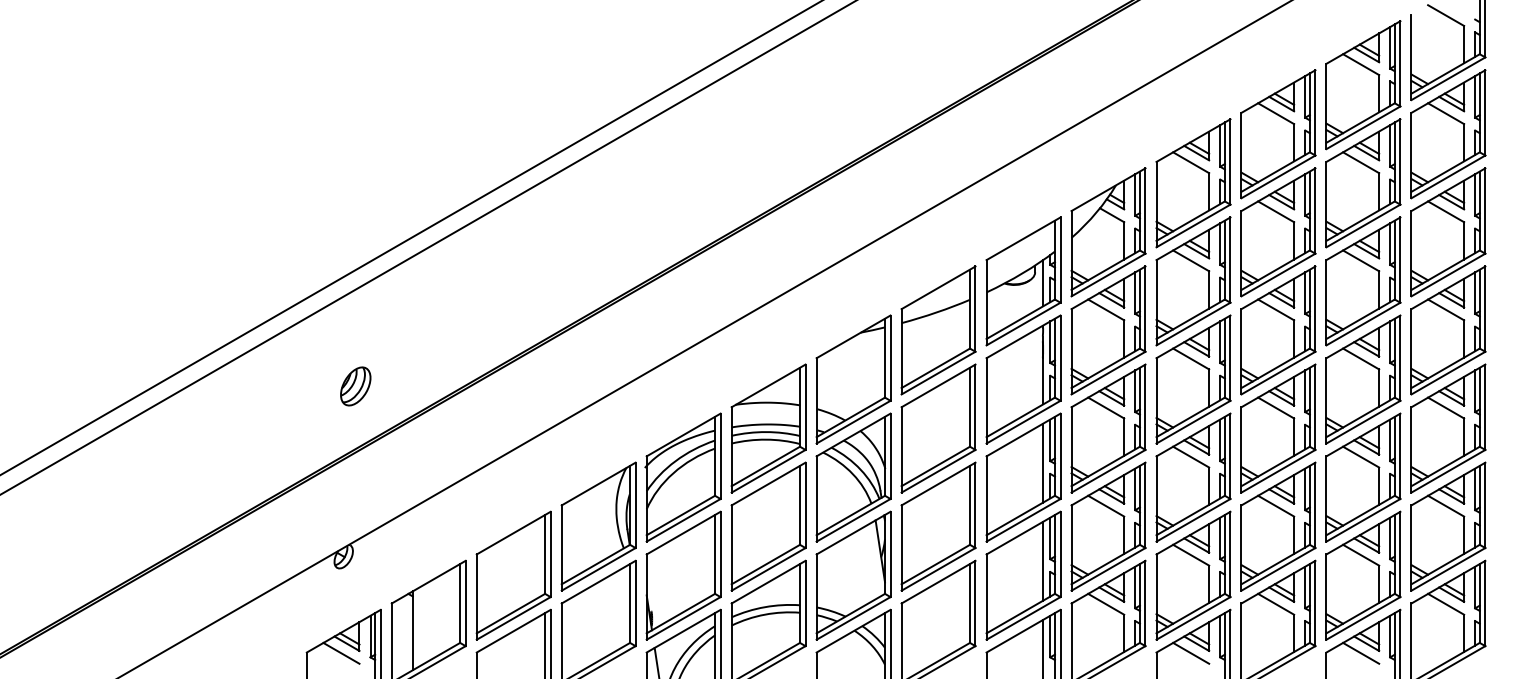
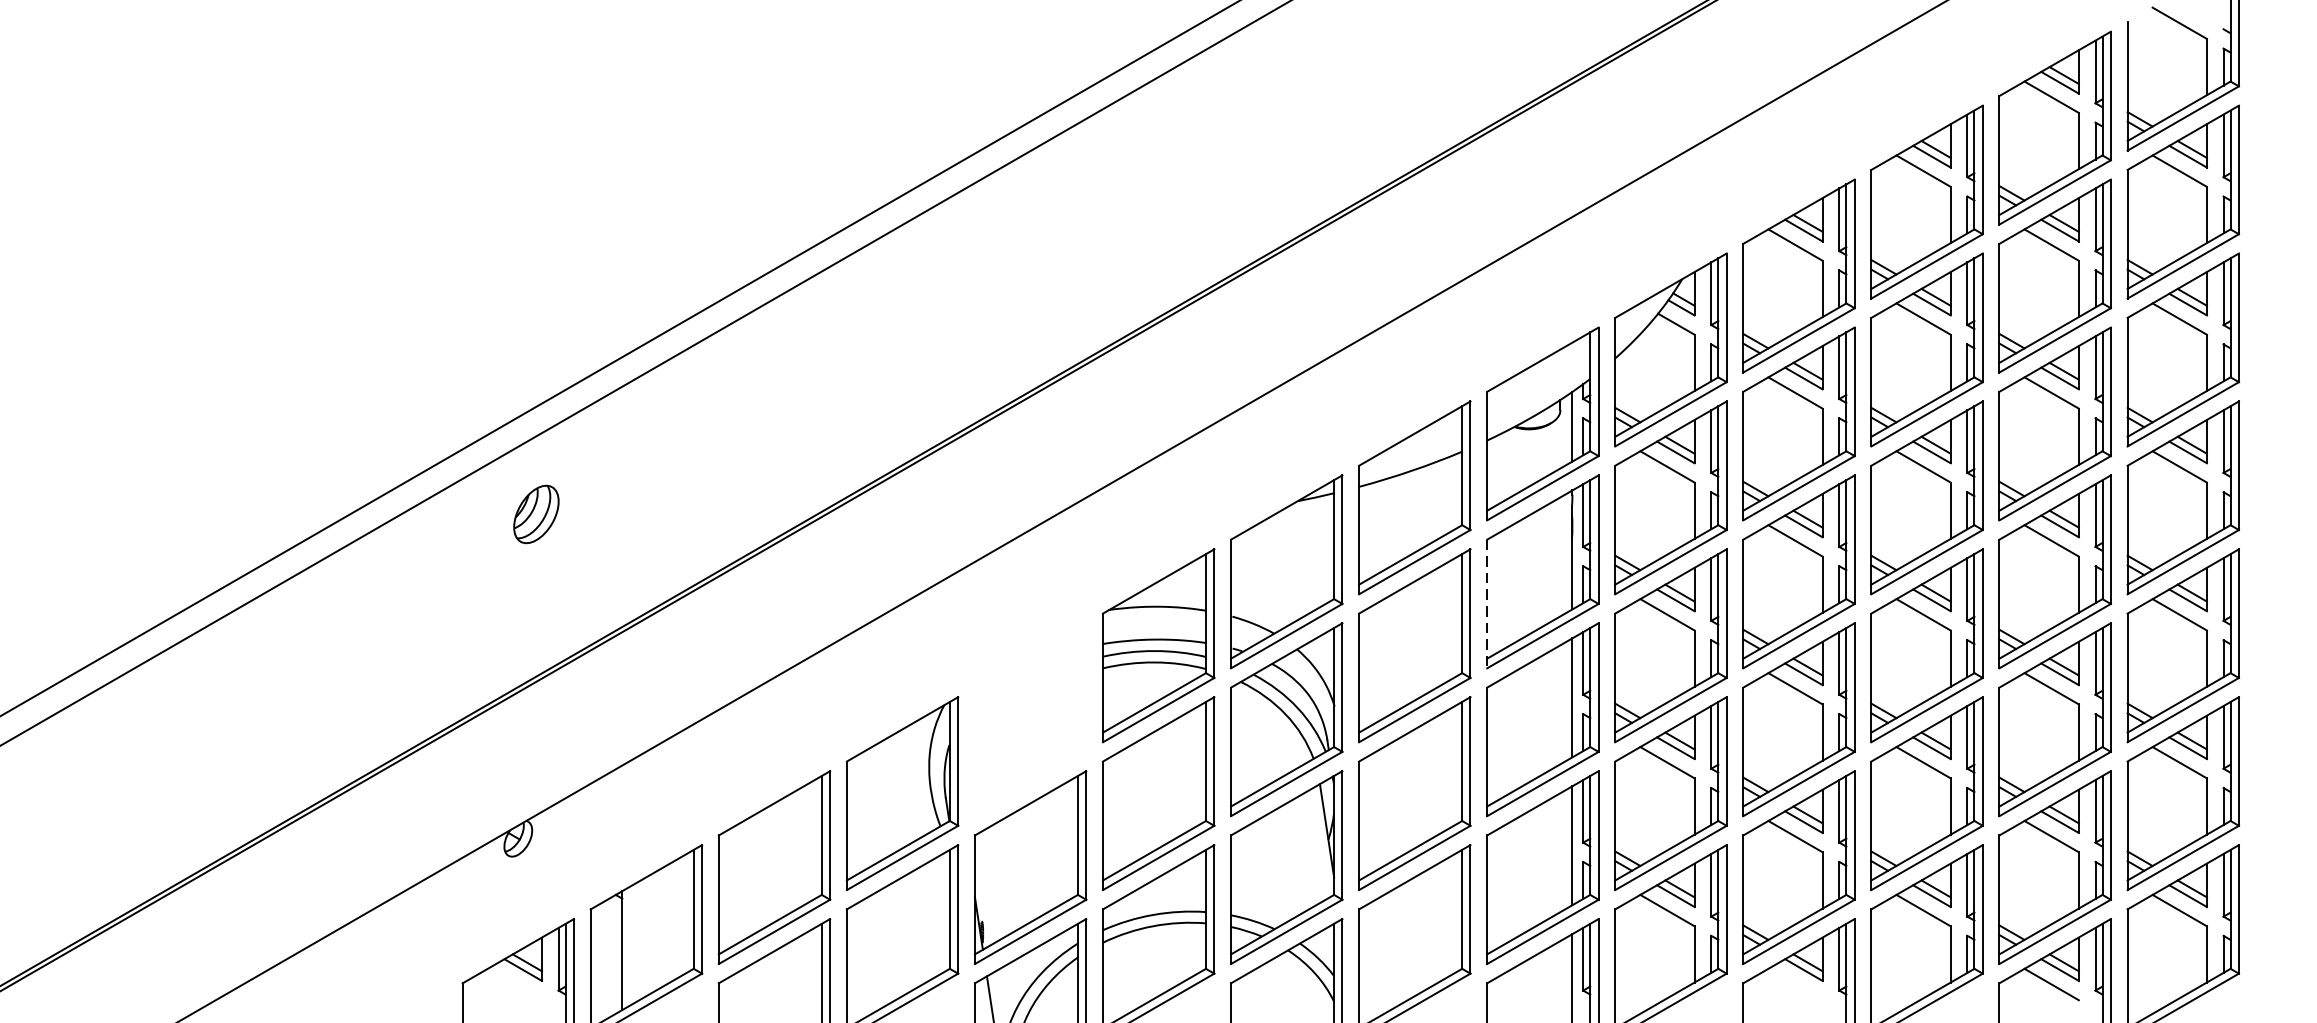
part: (355, 386) -> (536, 514), moved
line: (986, 400) -> (1487, 603), solid -> dashed
part: (682, 477) -> (1028, 719), removed
line: (341, 652) -> (514, 983), removed
line: (1191, 652) -> (1796, 983), removed

